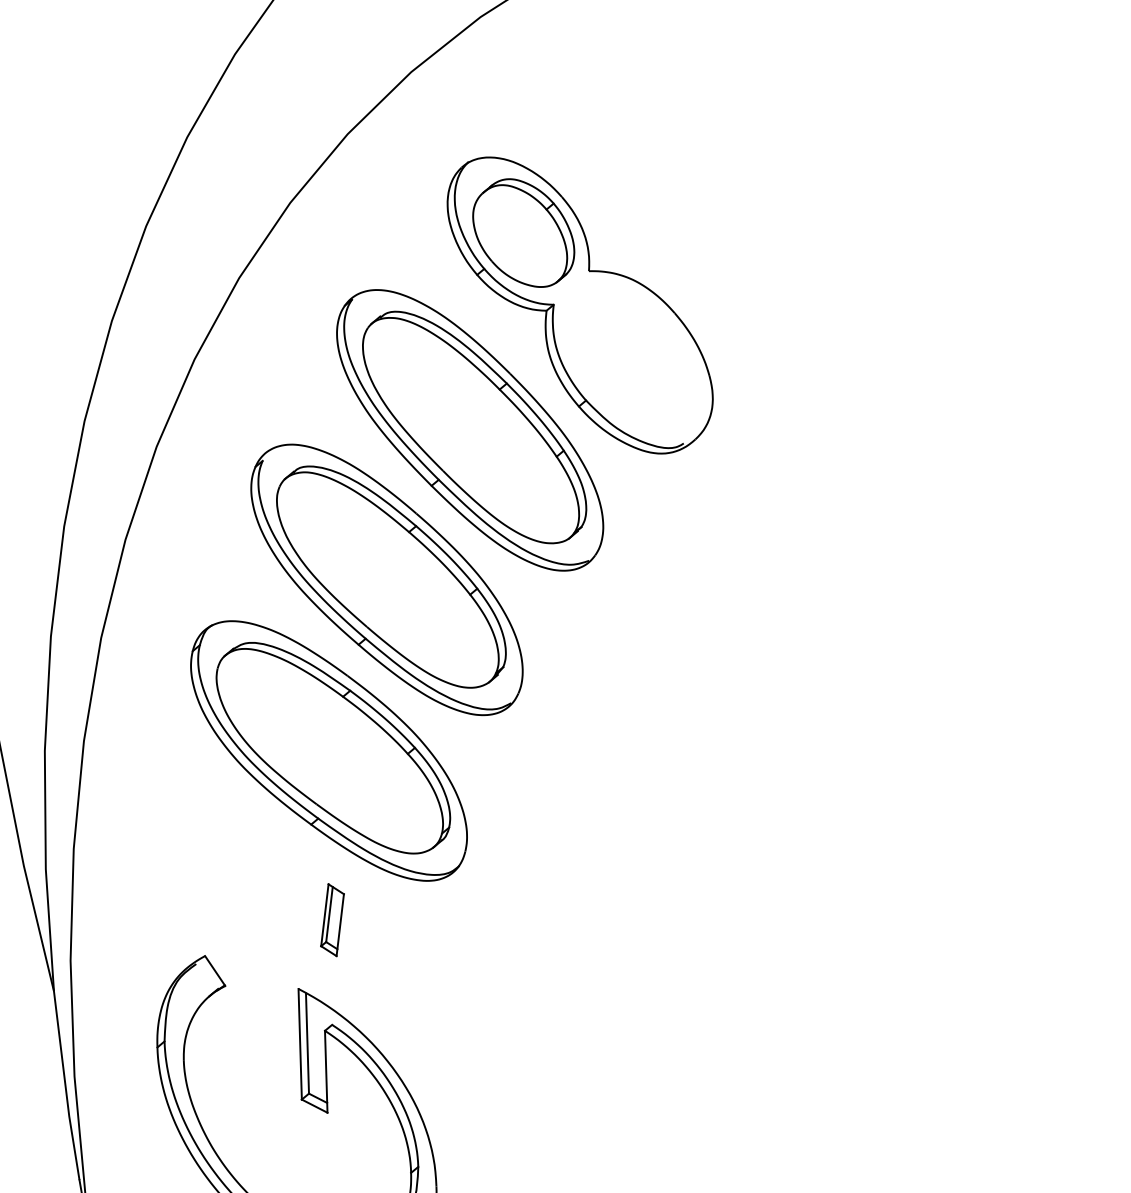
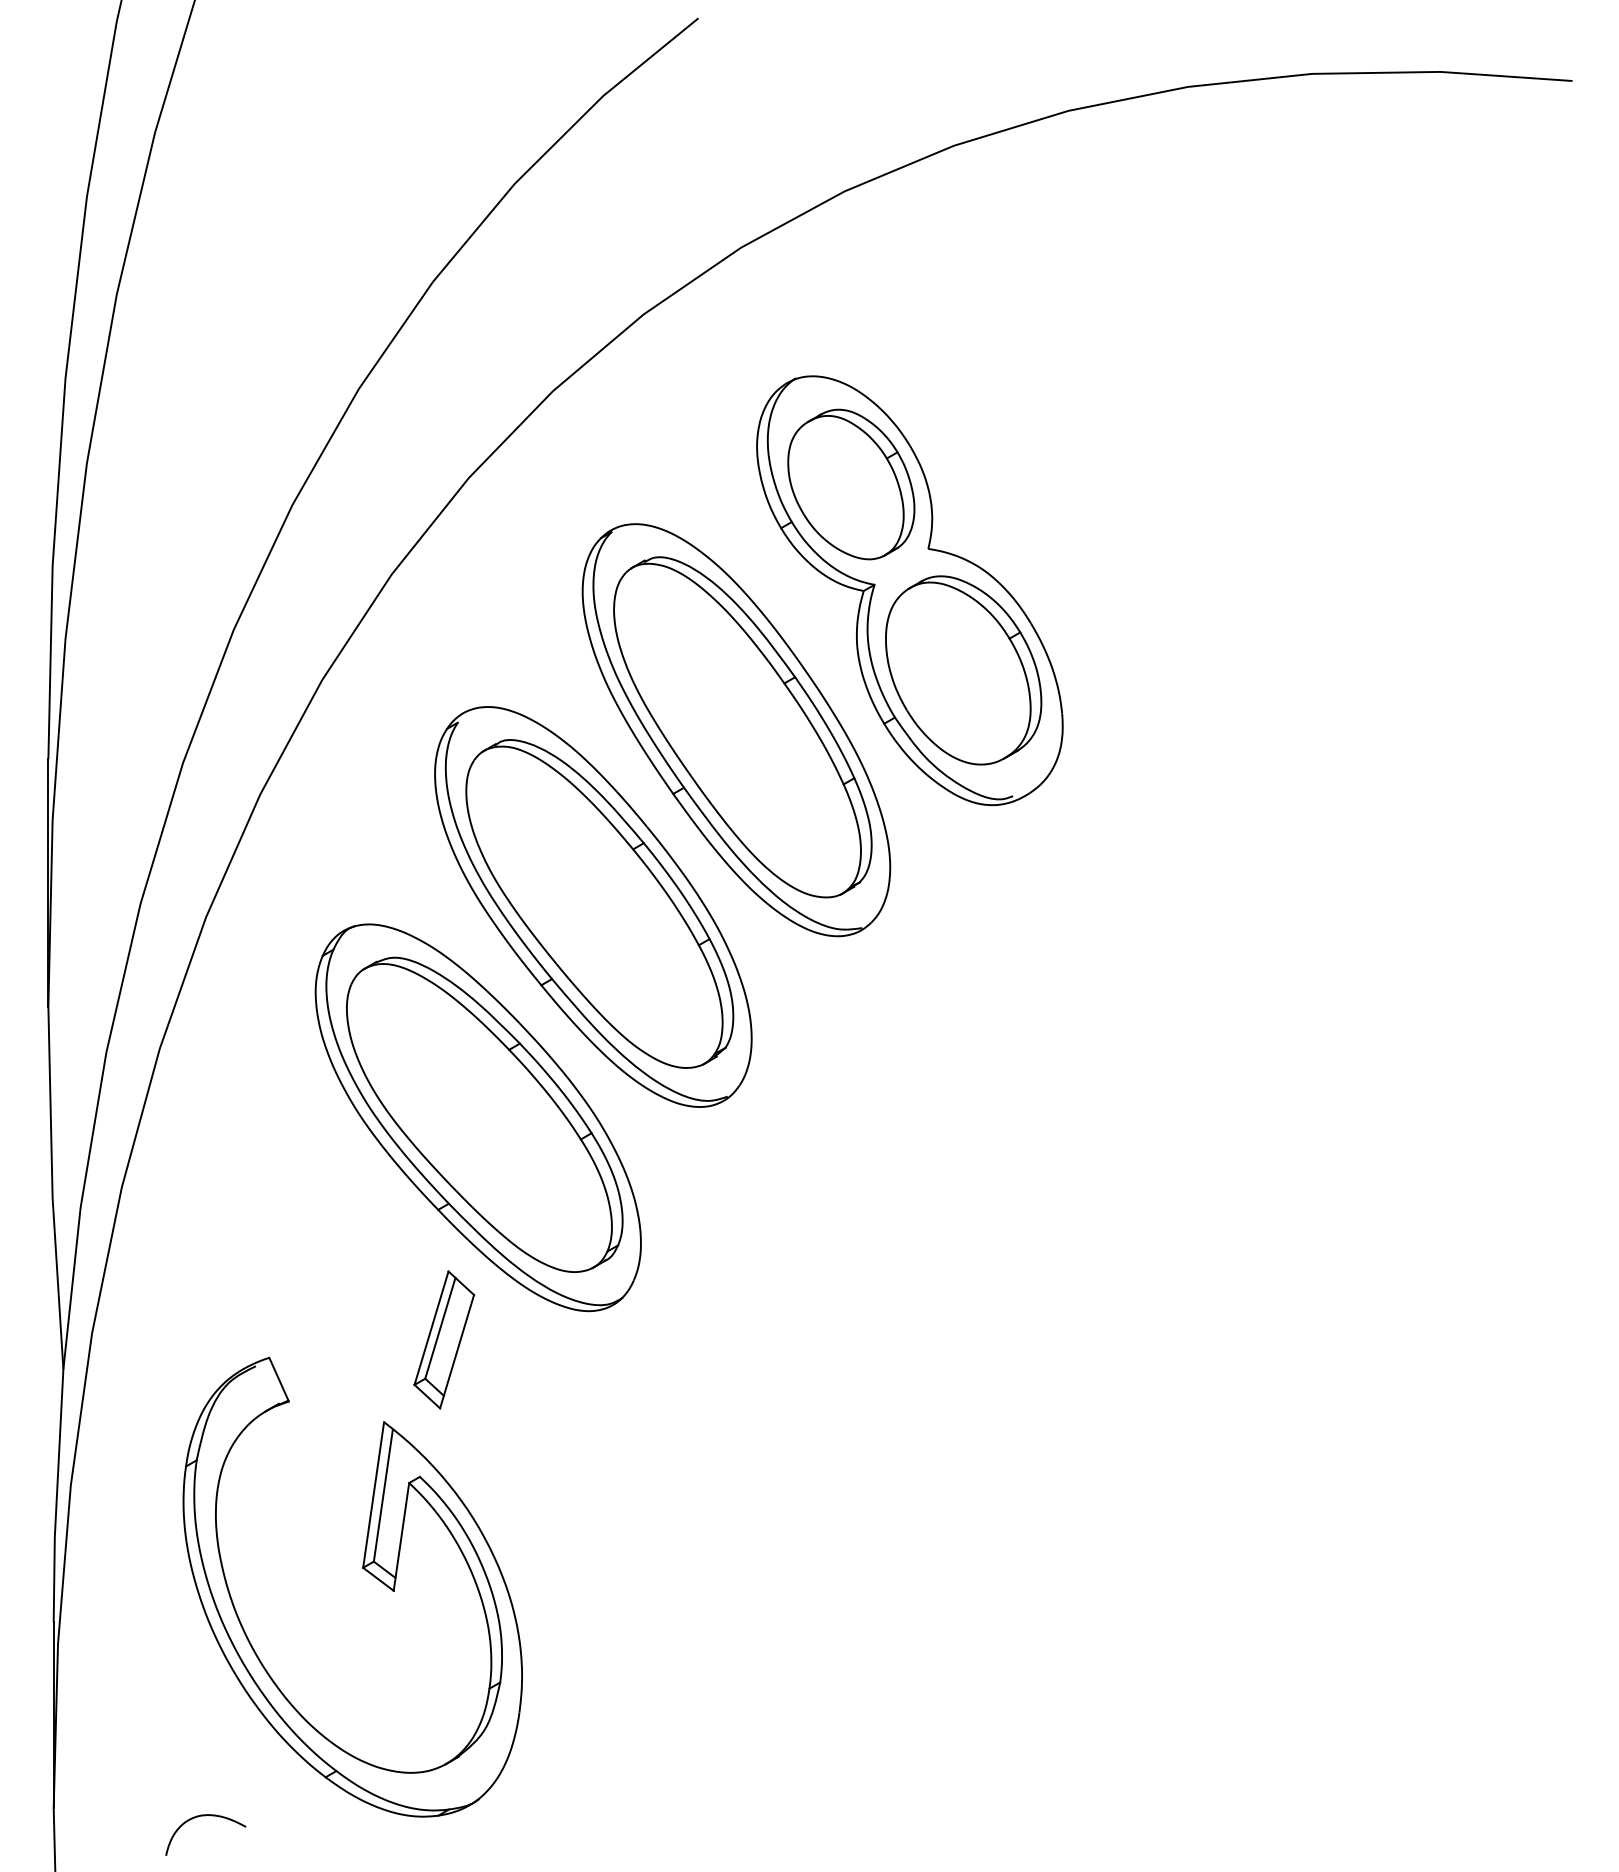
part: (630, 356) -> (963, 670), added
part: (332, 919) -> (444, 1339), size x1.43

